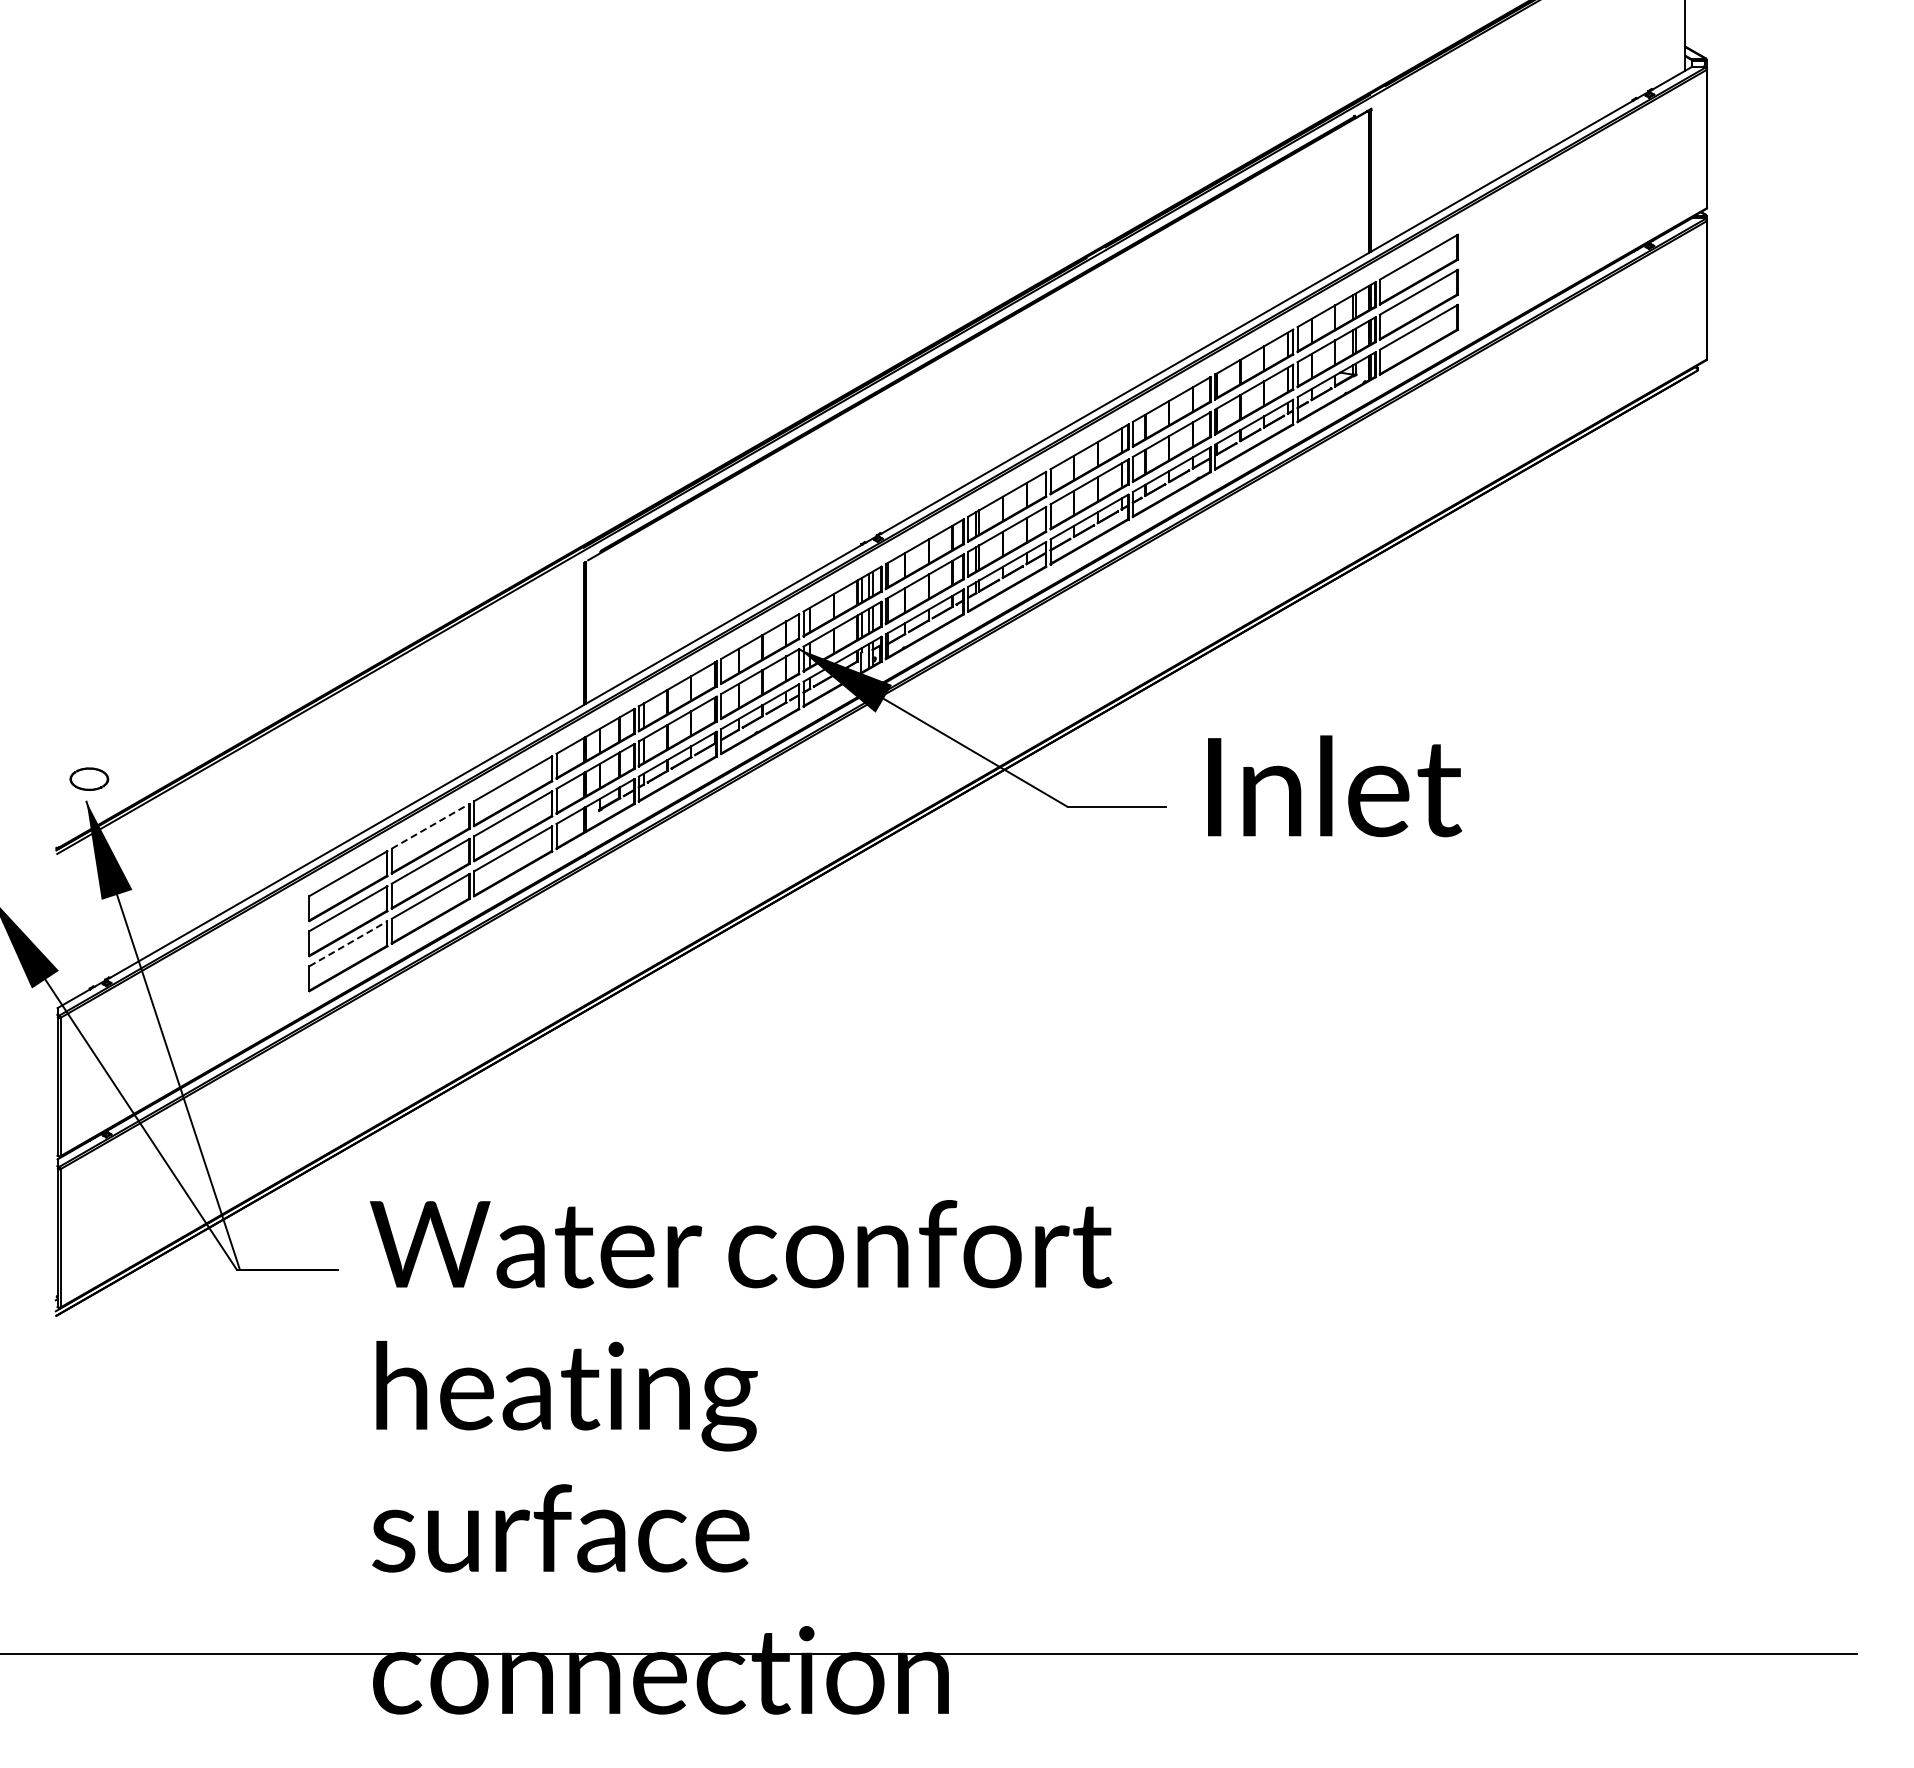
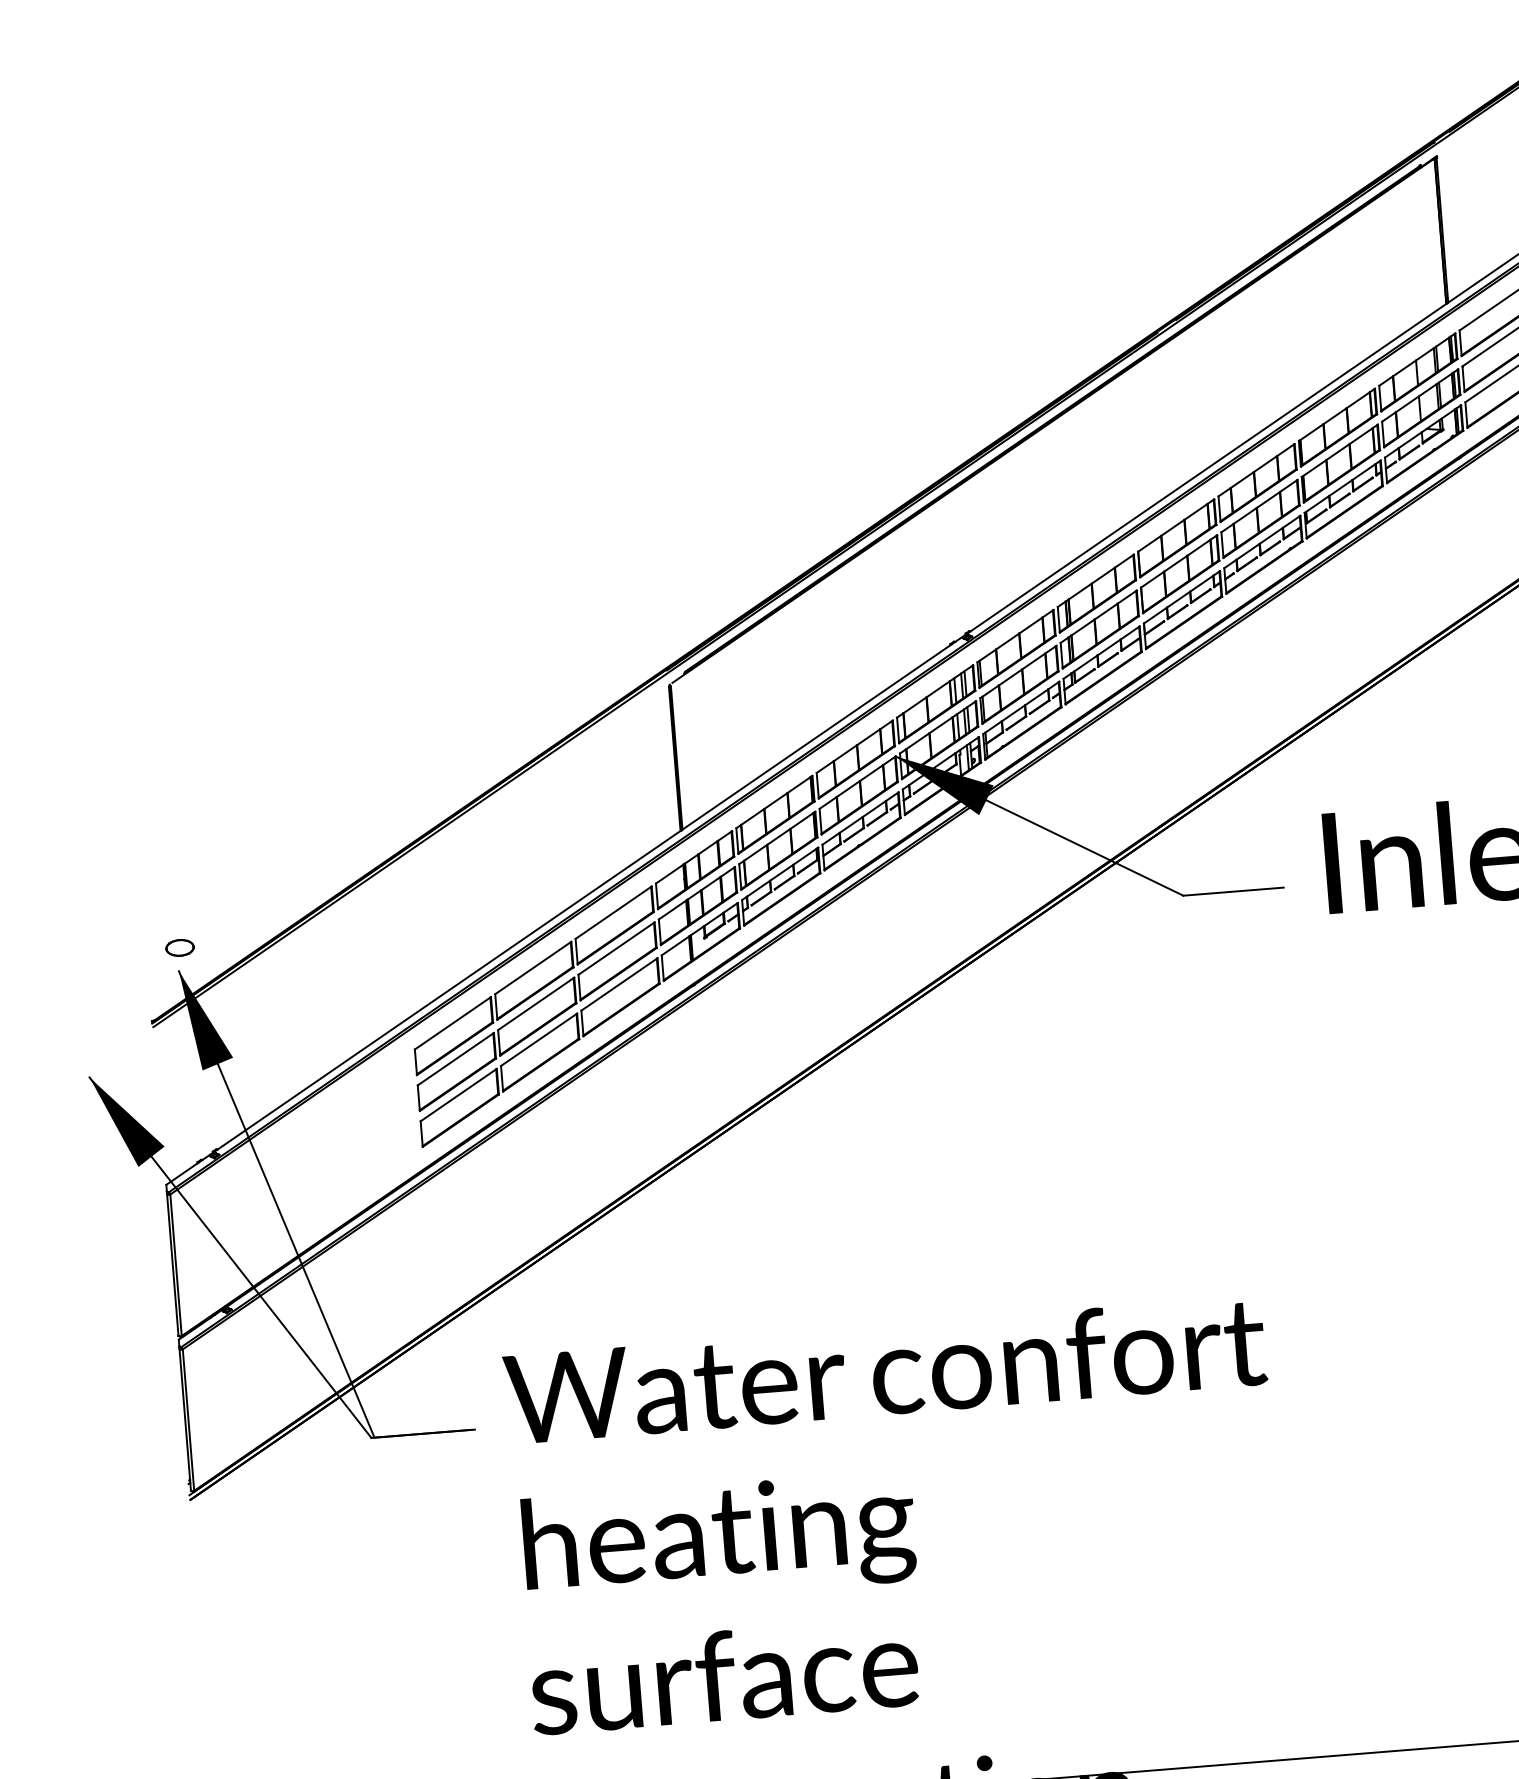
part: (89, 778) -> (180, 947), size x0.71
line: (431, 825) -> (533, 967), dashed -> solid
line: (348, 943) -> (458, 1094), dashed -> solid

